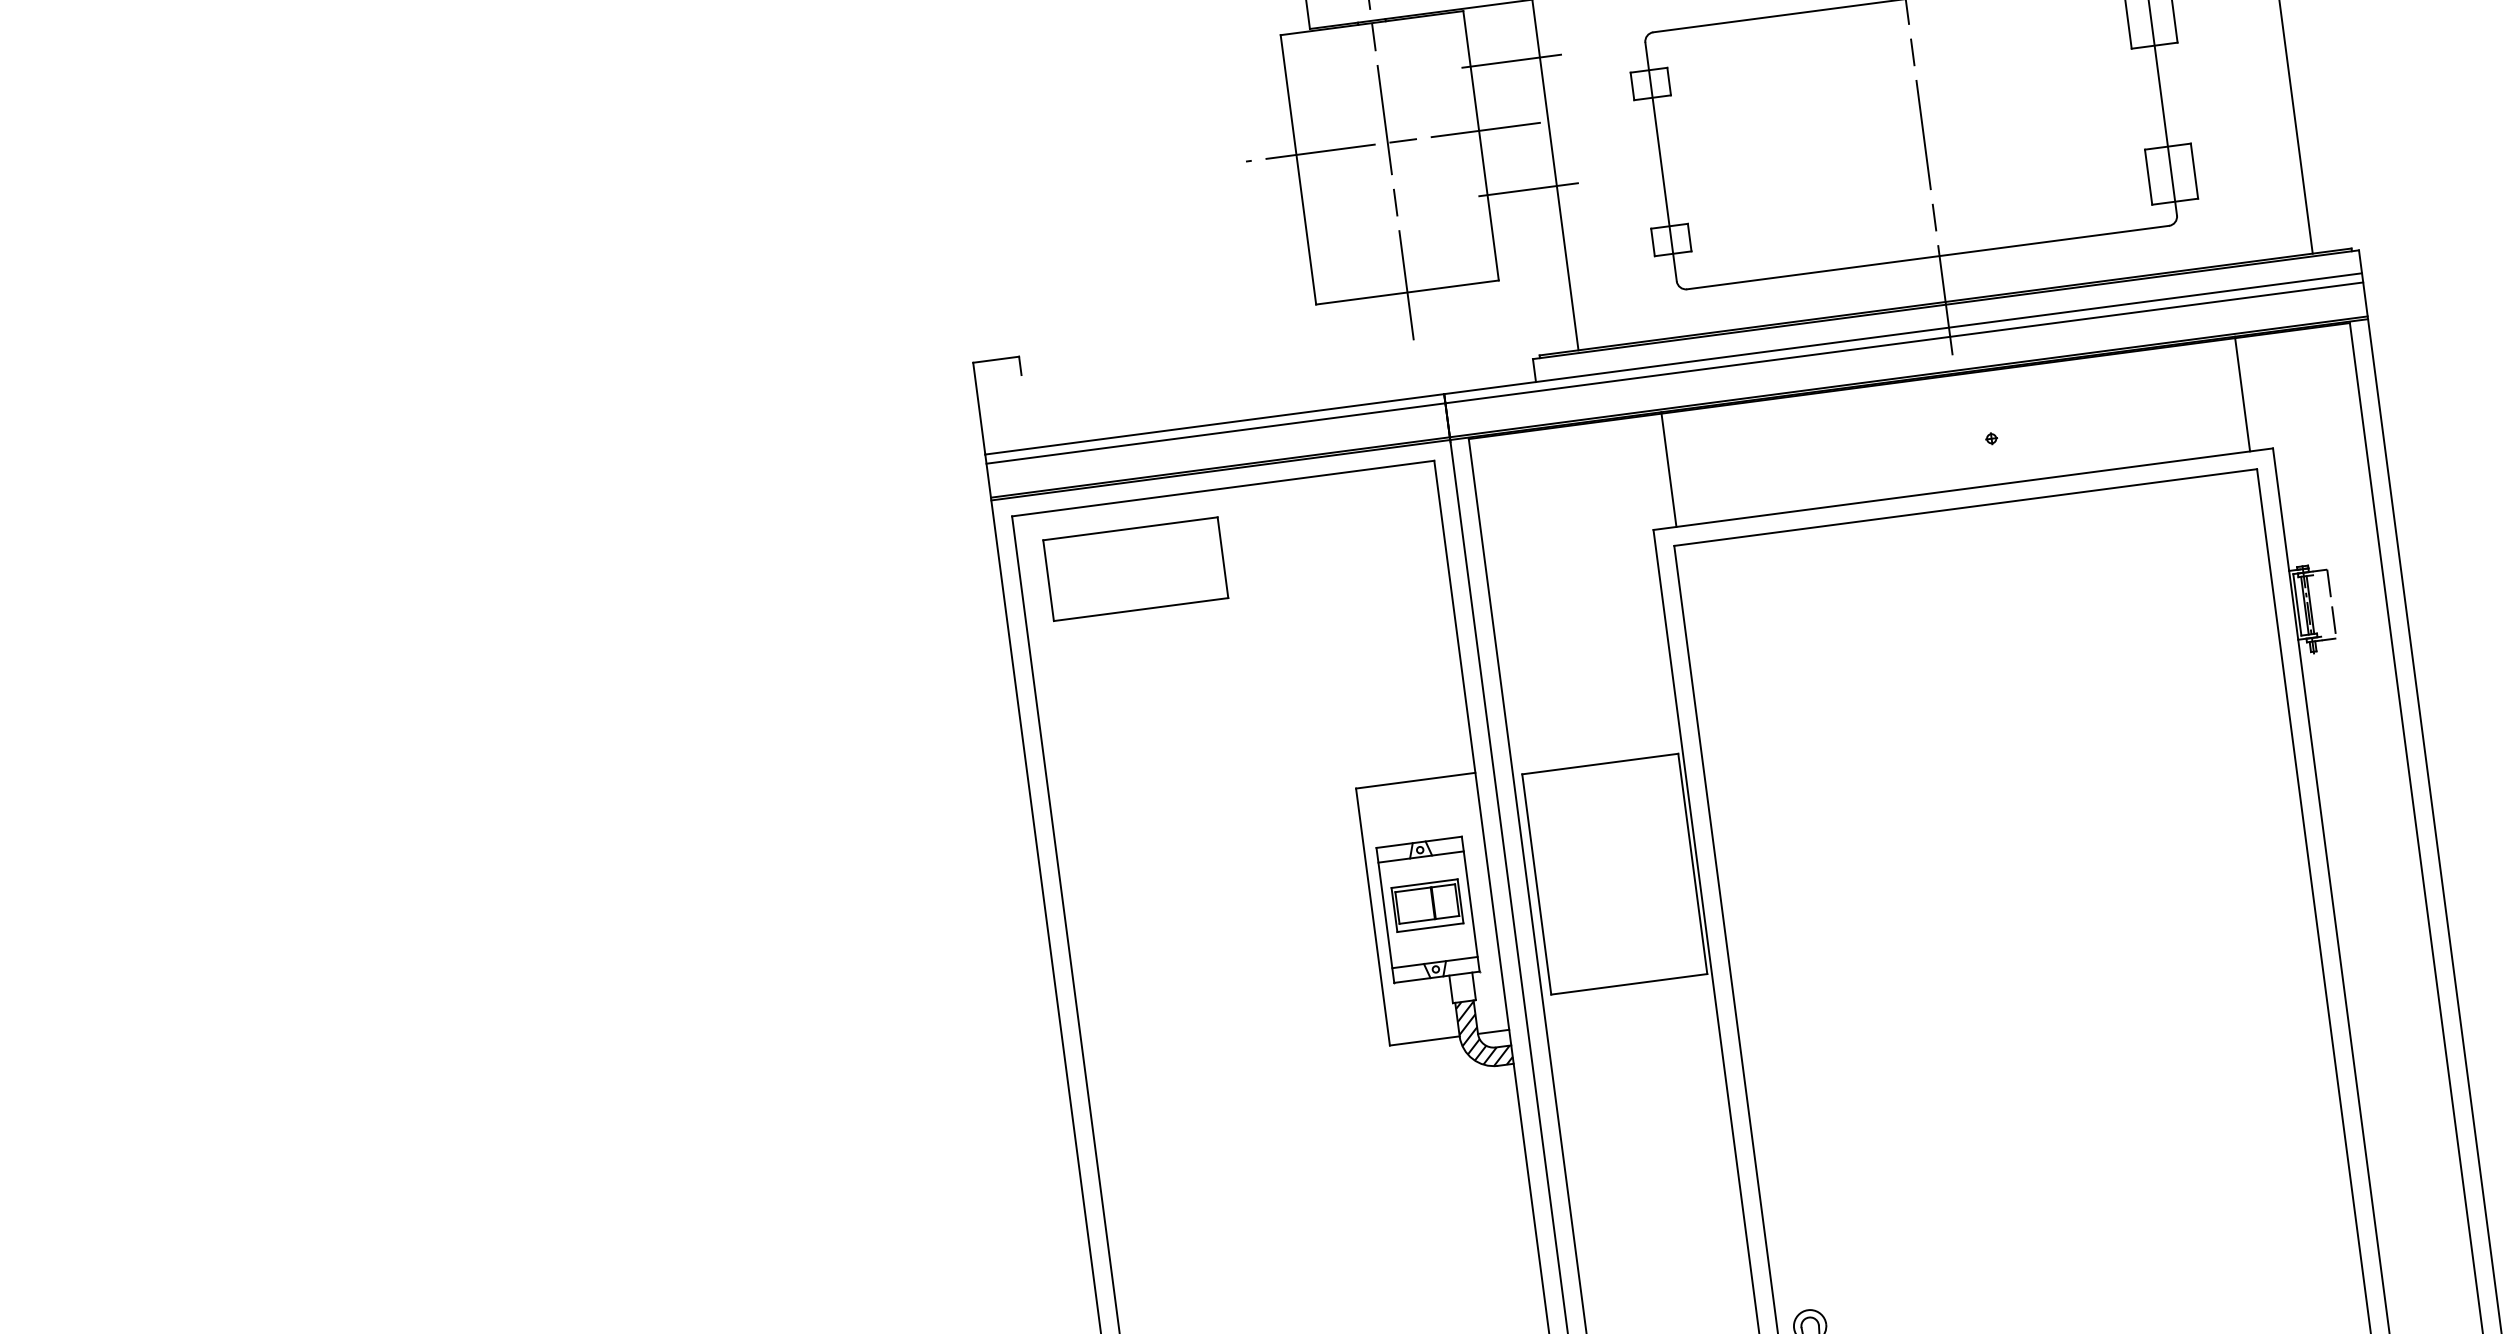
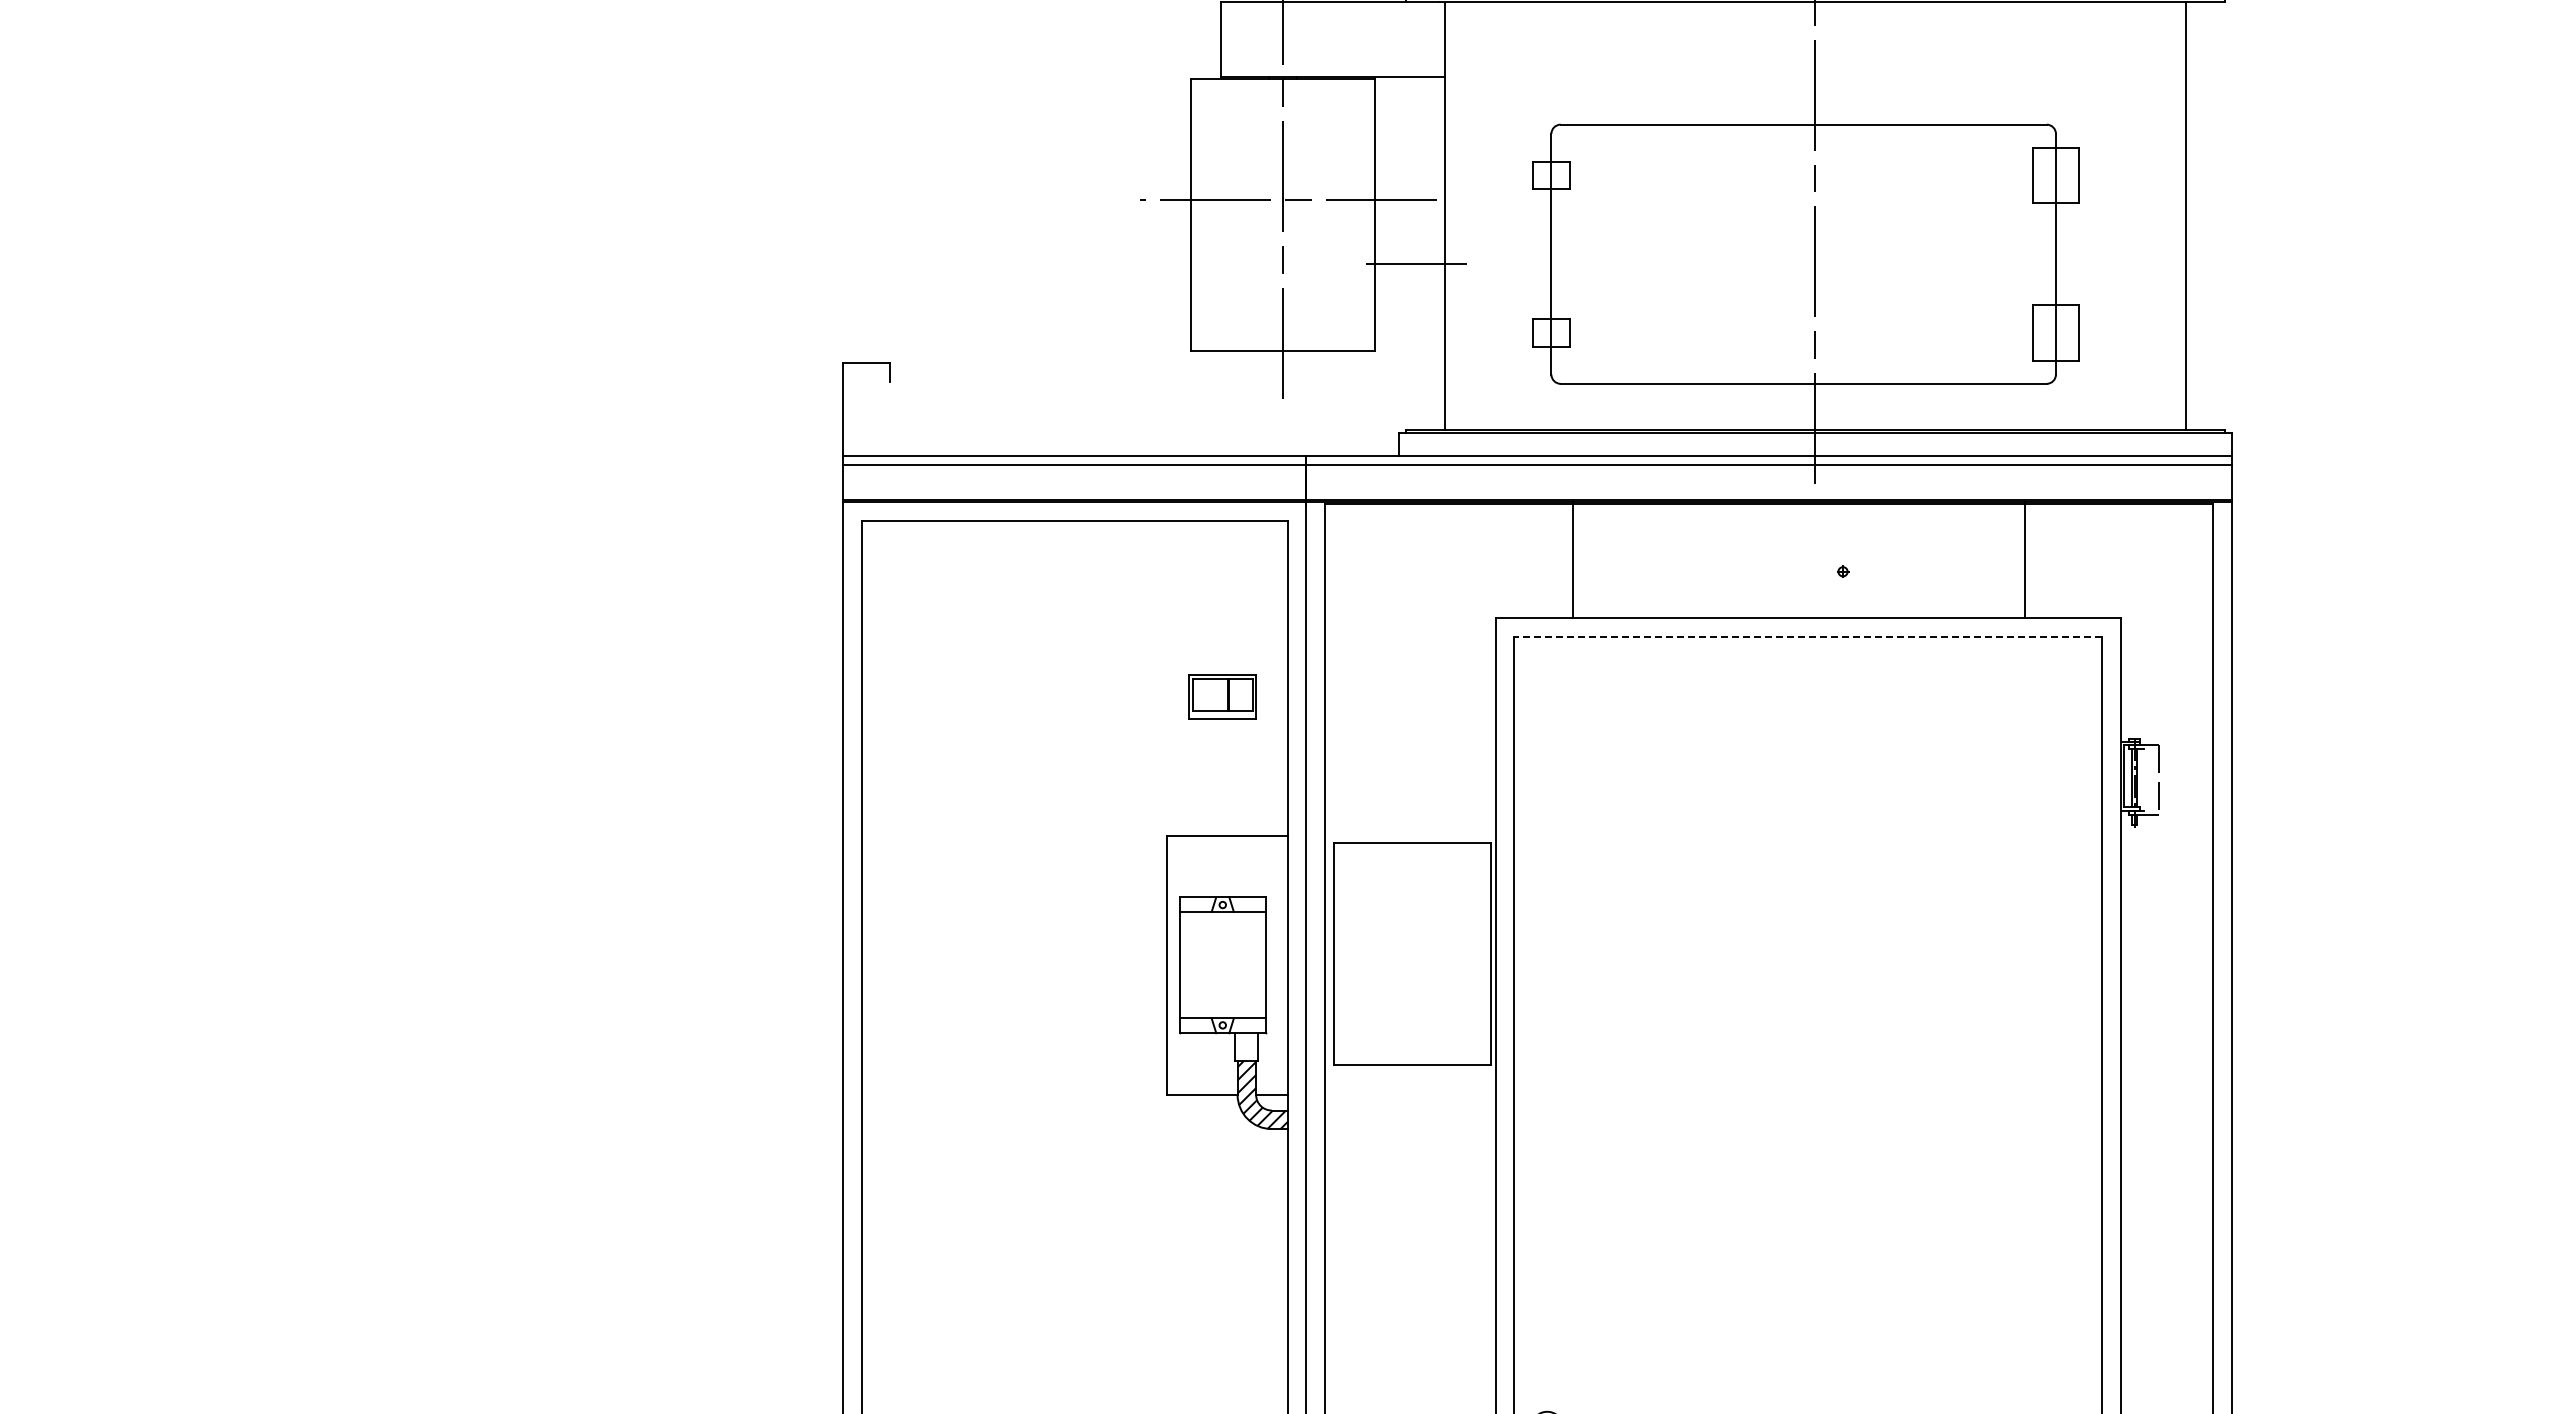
line: (1511, 60) -> (1416, 134), removed
line: (2242, 394) -> (2024, 560), moved
line: (1669, 469) -> (1573, 560), moved
line: (1965, 507) -> (1808, 636), solid -> dashed
part: (1135, 569) -> (977, 589), removed
part: (1427, 905) -> (1222, 696), moved

